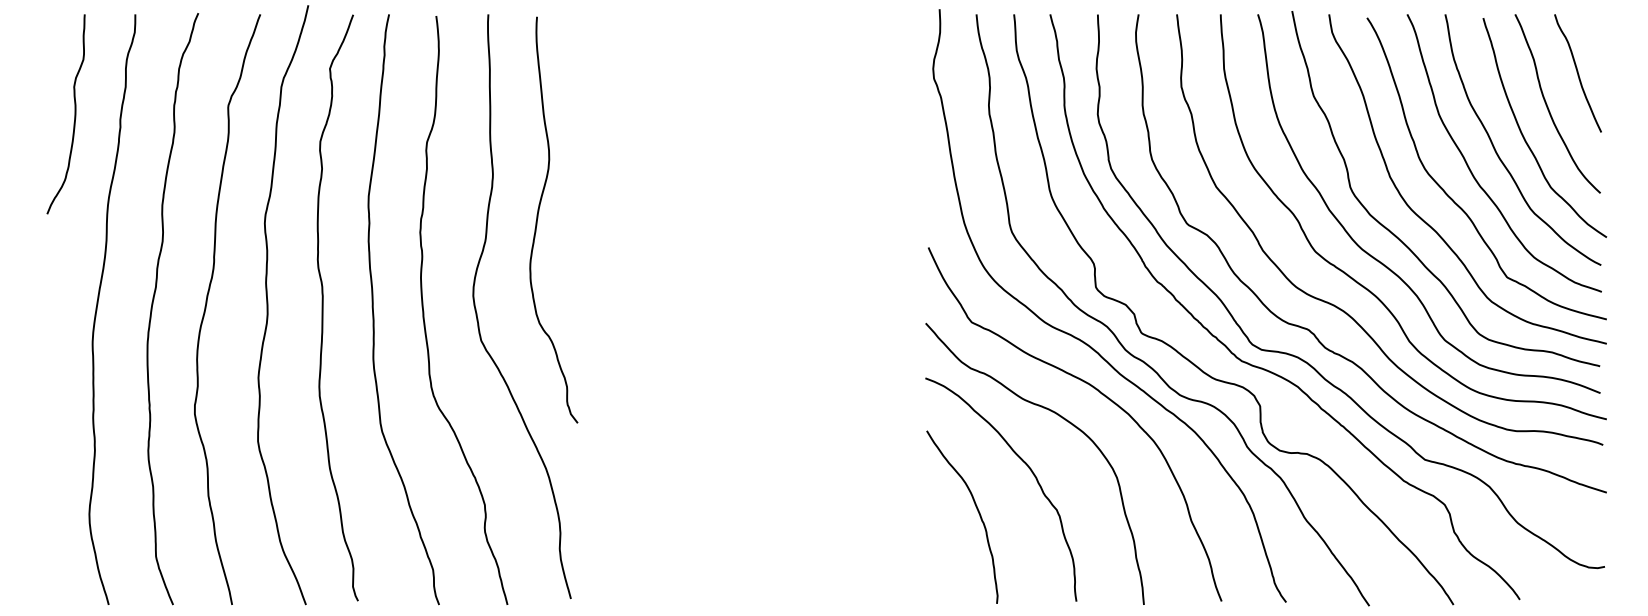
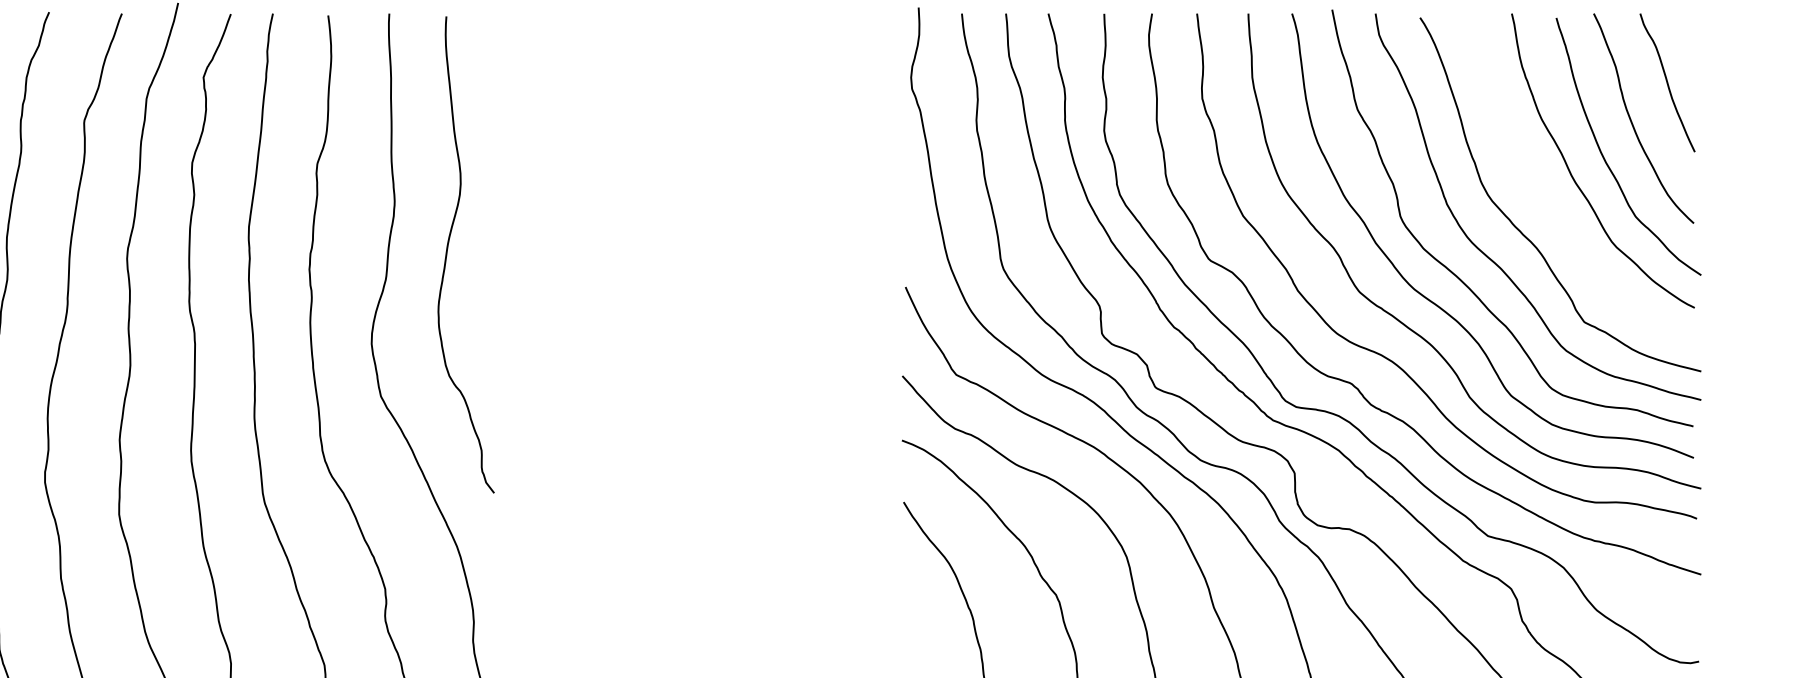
curve: (1471, 170) -> (1542, 196), removed

